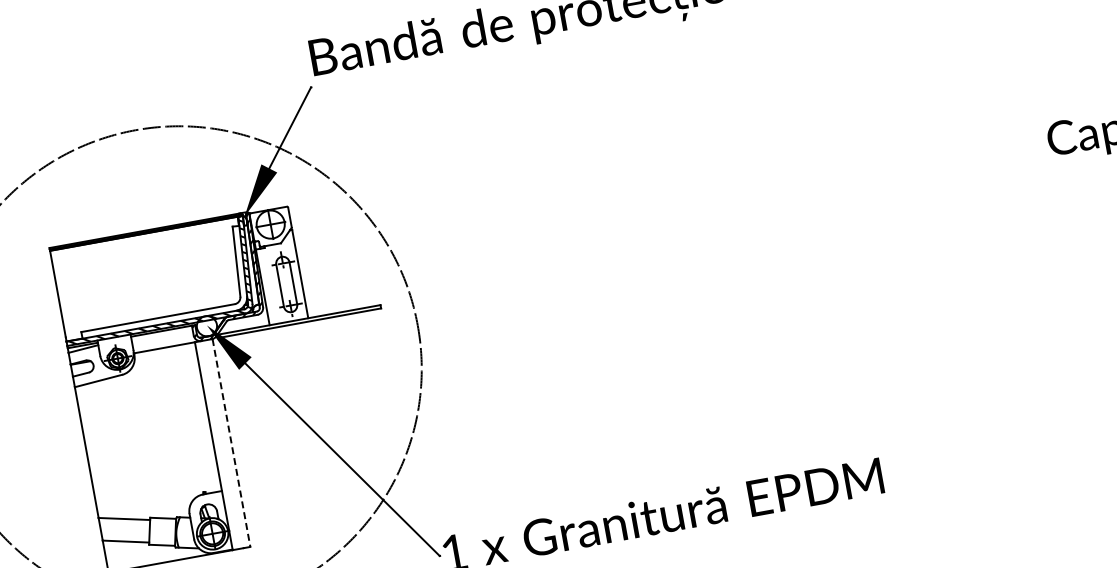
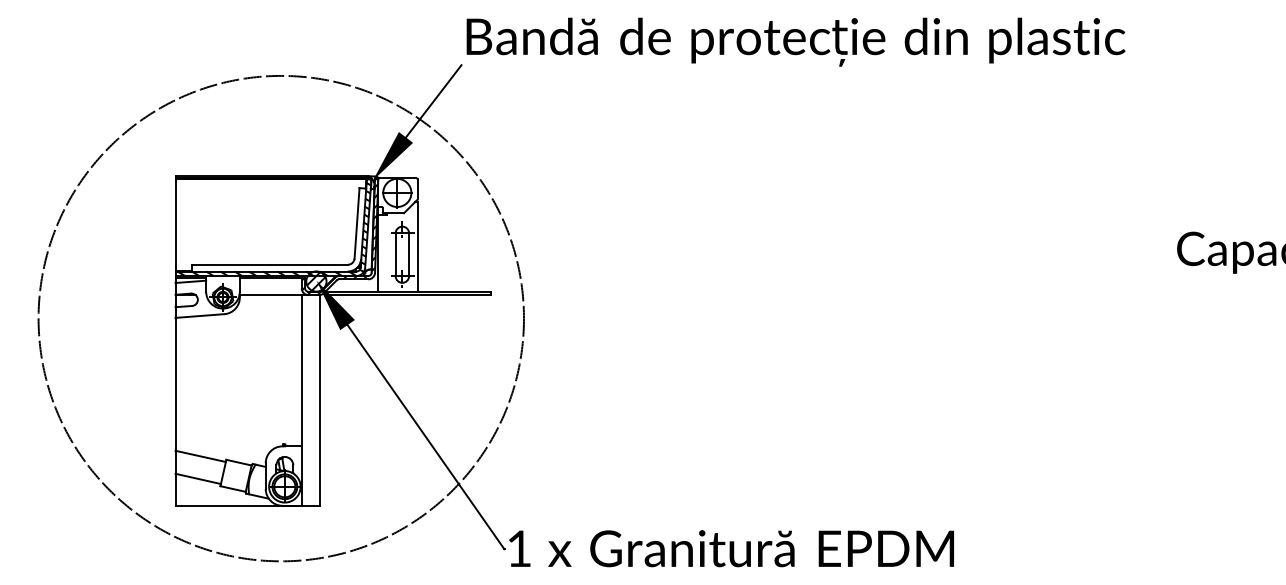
hatch: (207, 326) -> (316, 281), added
line: (231, 442) -> (319, 400), dashed -> solid

